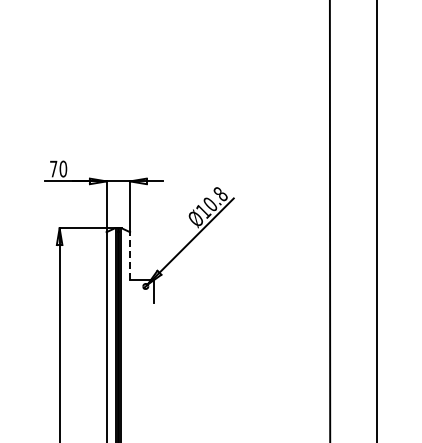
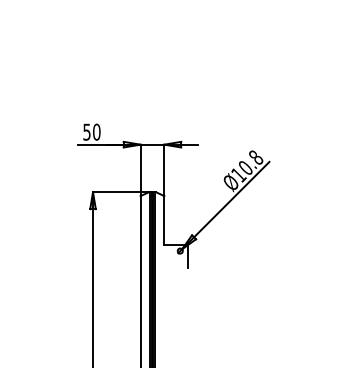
text: (53, 169) -> (86, 132), 70 -> 50
line: (130, 256) -> (164, 220), dashed -> solid

